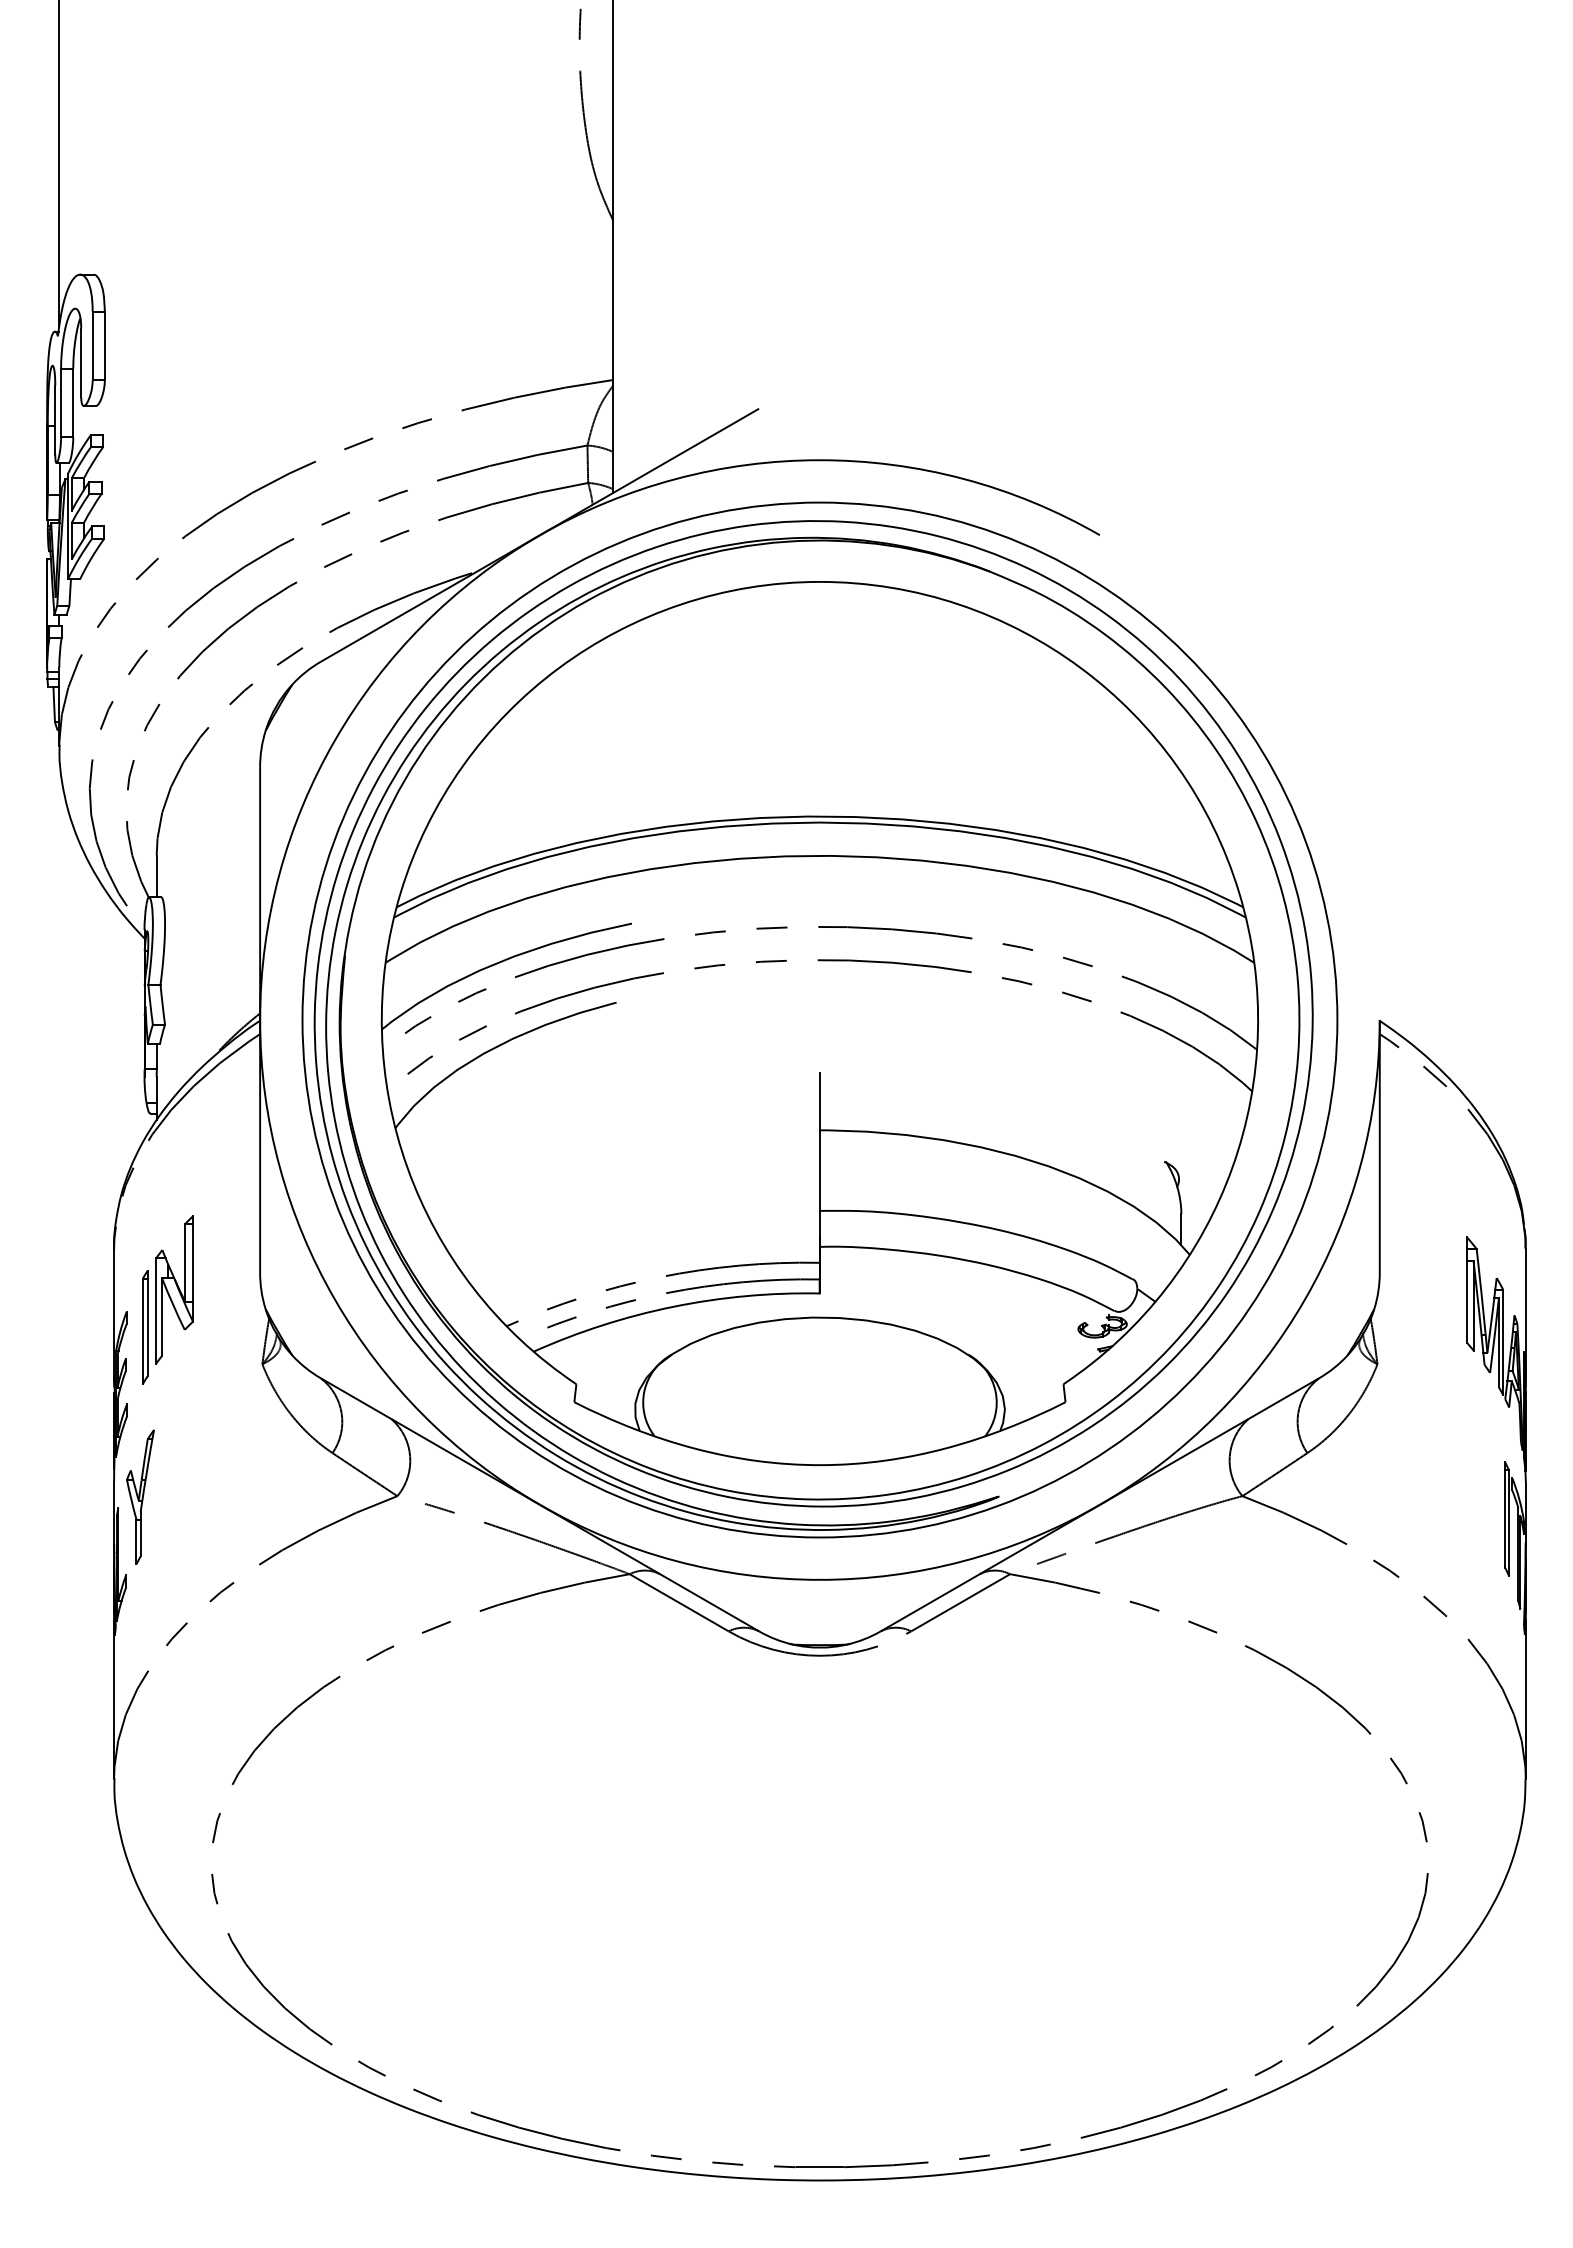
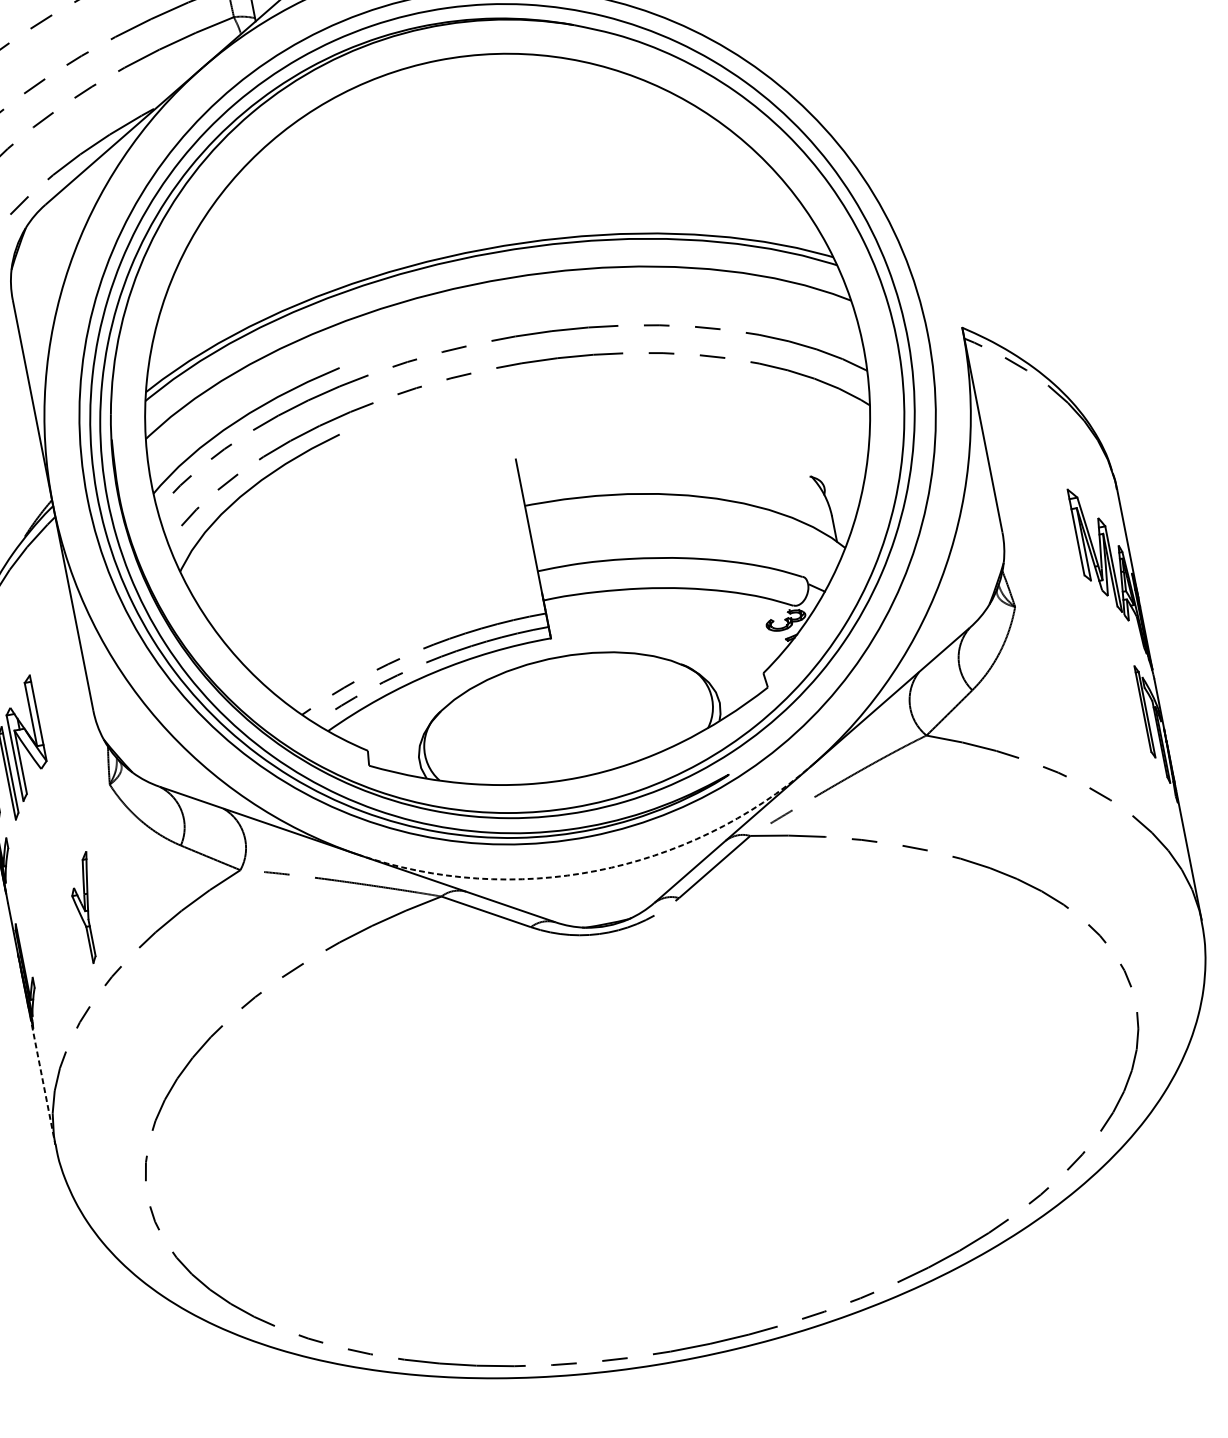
part: (140, 1496) -> (85, 907), moved
arc: (819, 1579) -> (596, 870), solid -> dashed
line: (114, 1699) -> (43, 1080), solid -> dashed

